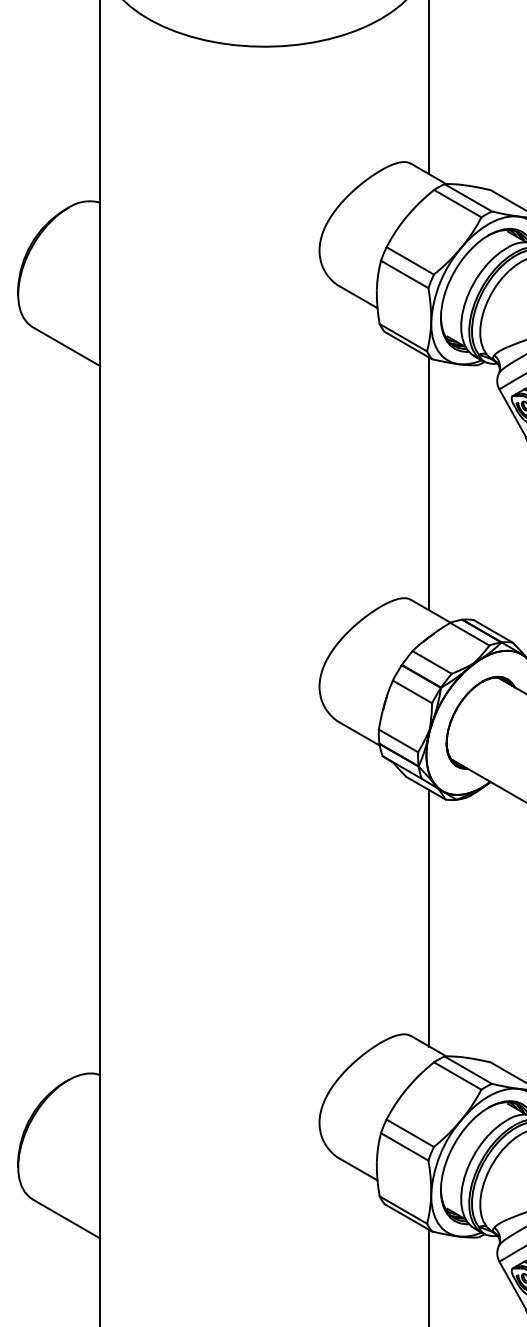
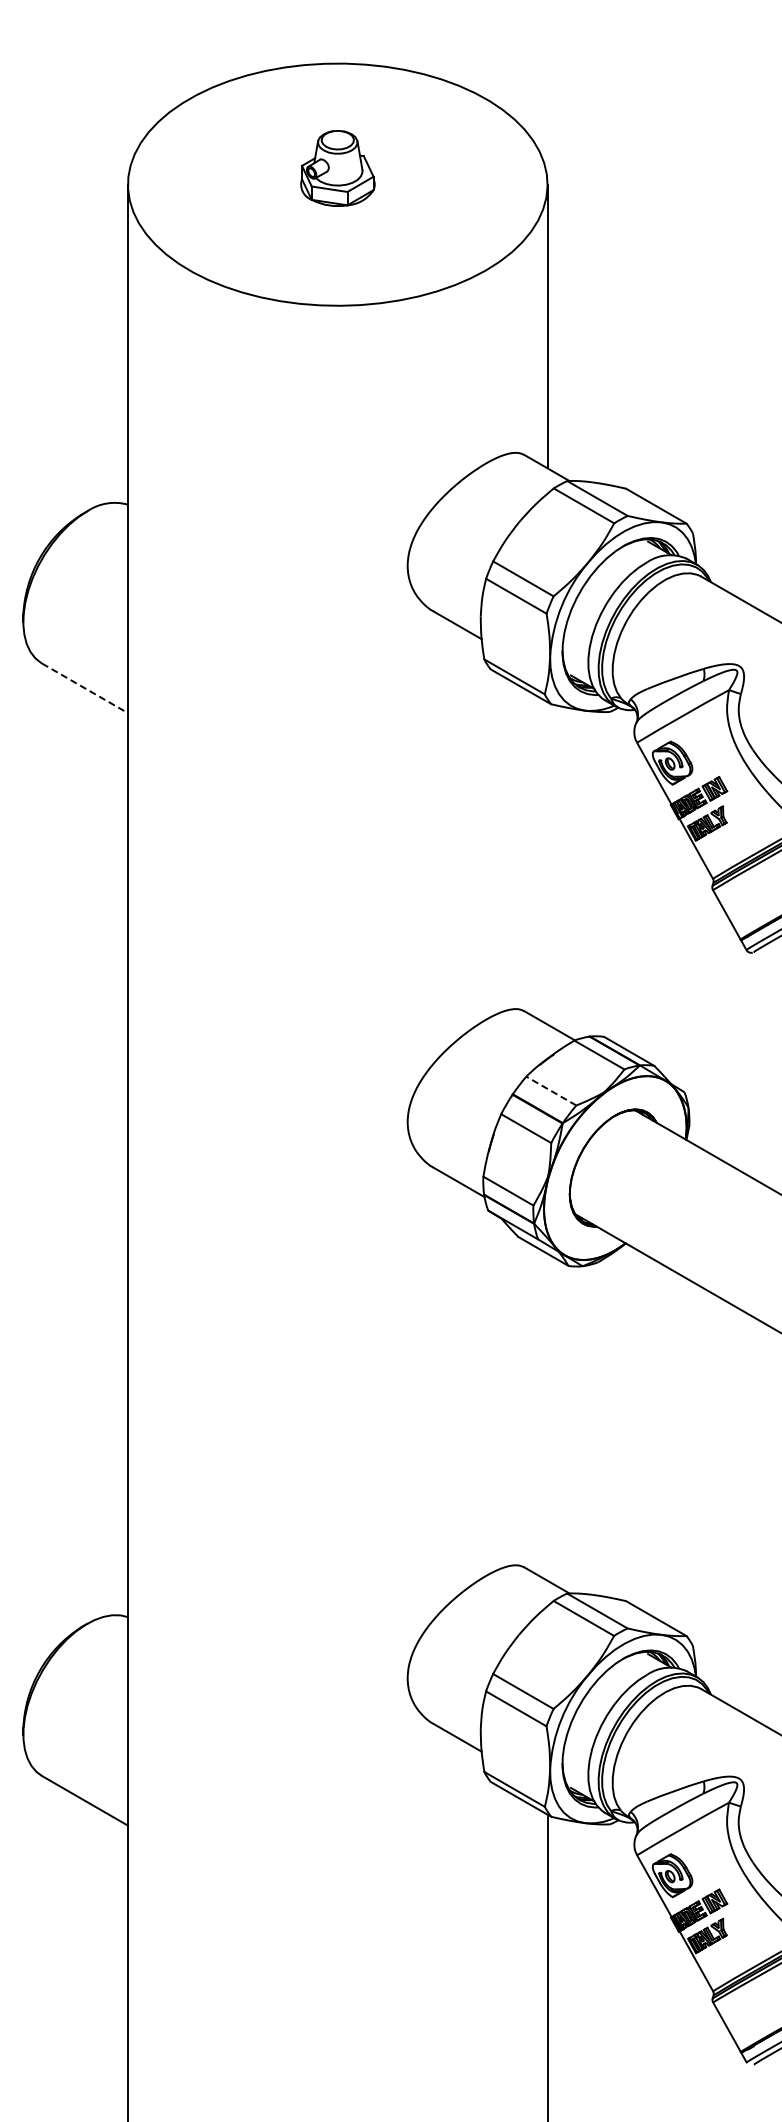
line: (66, 346) -> (85, 688), solid -> dashed
line: (429, 484) -> (547, 863), removed
line: (432, 662) -> (551, 1091), solid -> dashed
line: (429, 917) -> (547, 1416), removed

